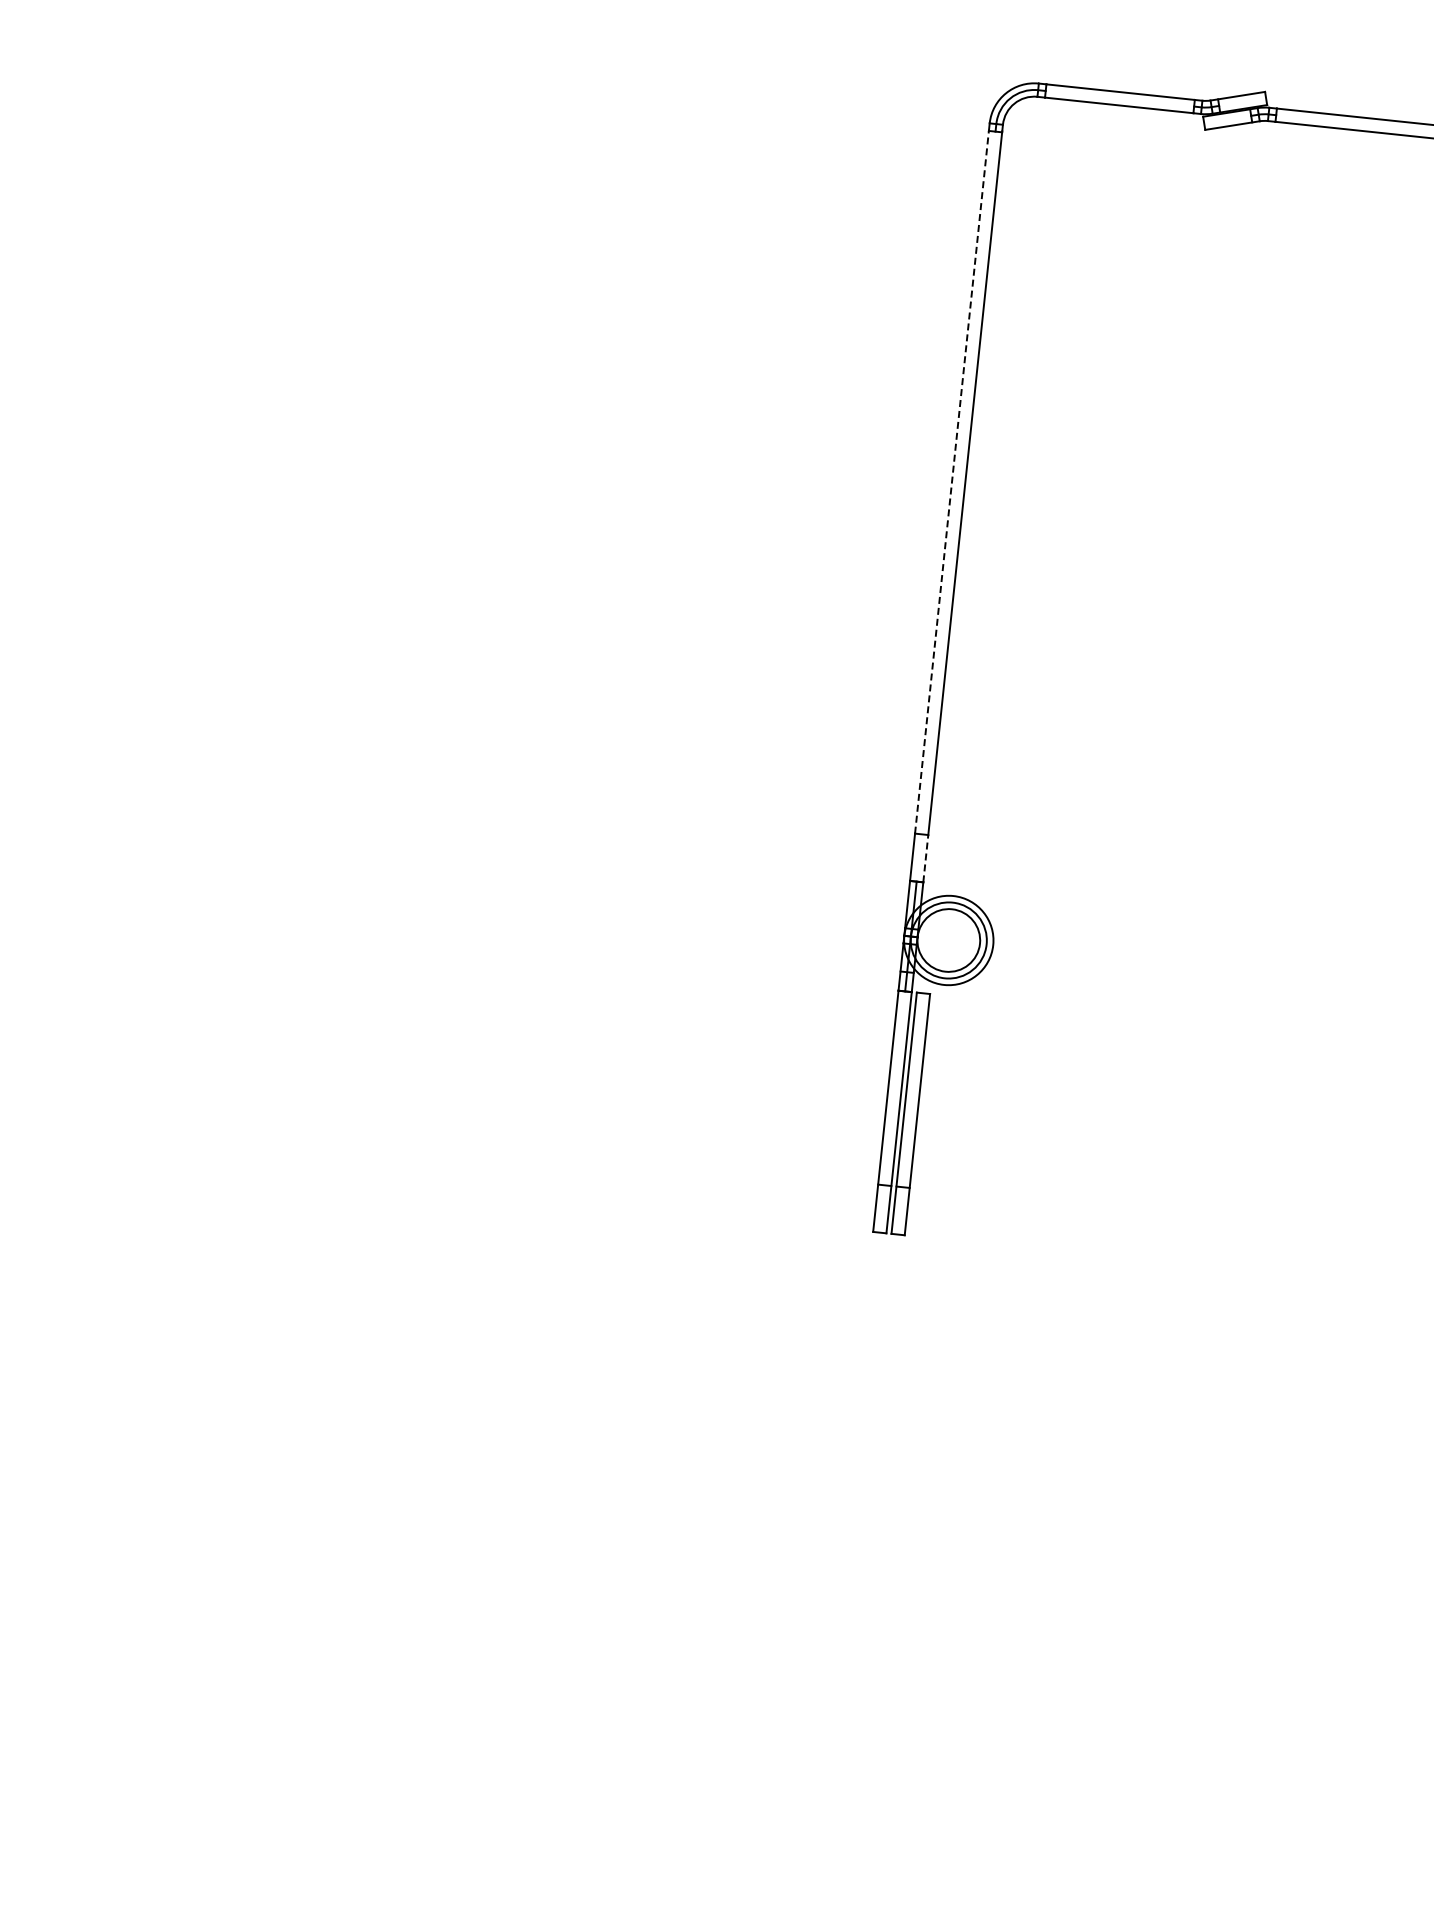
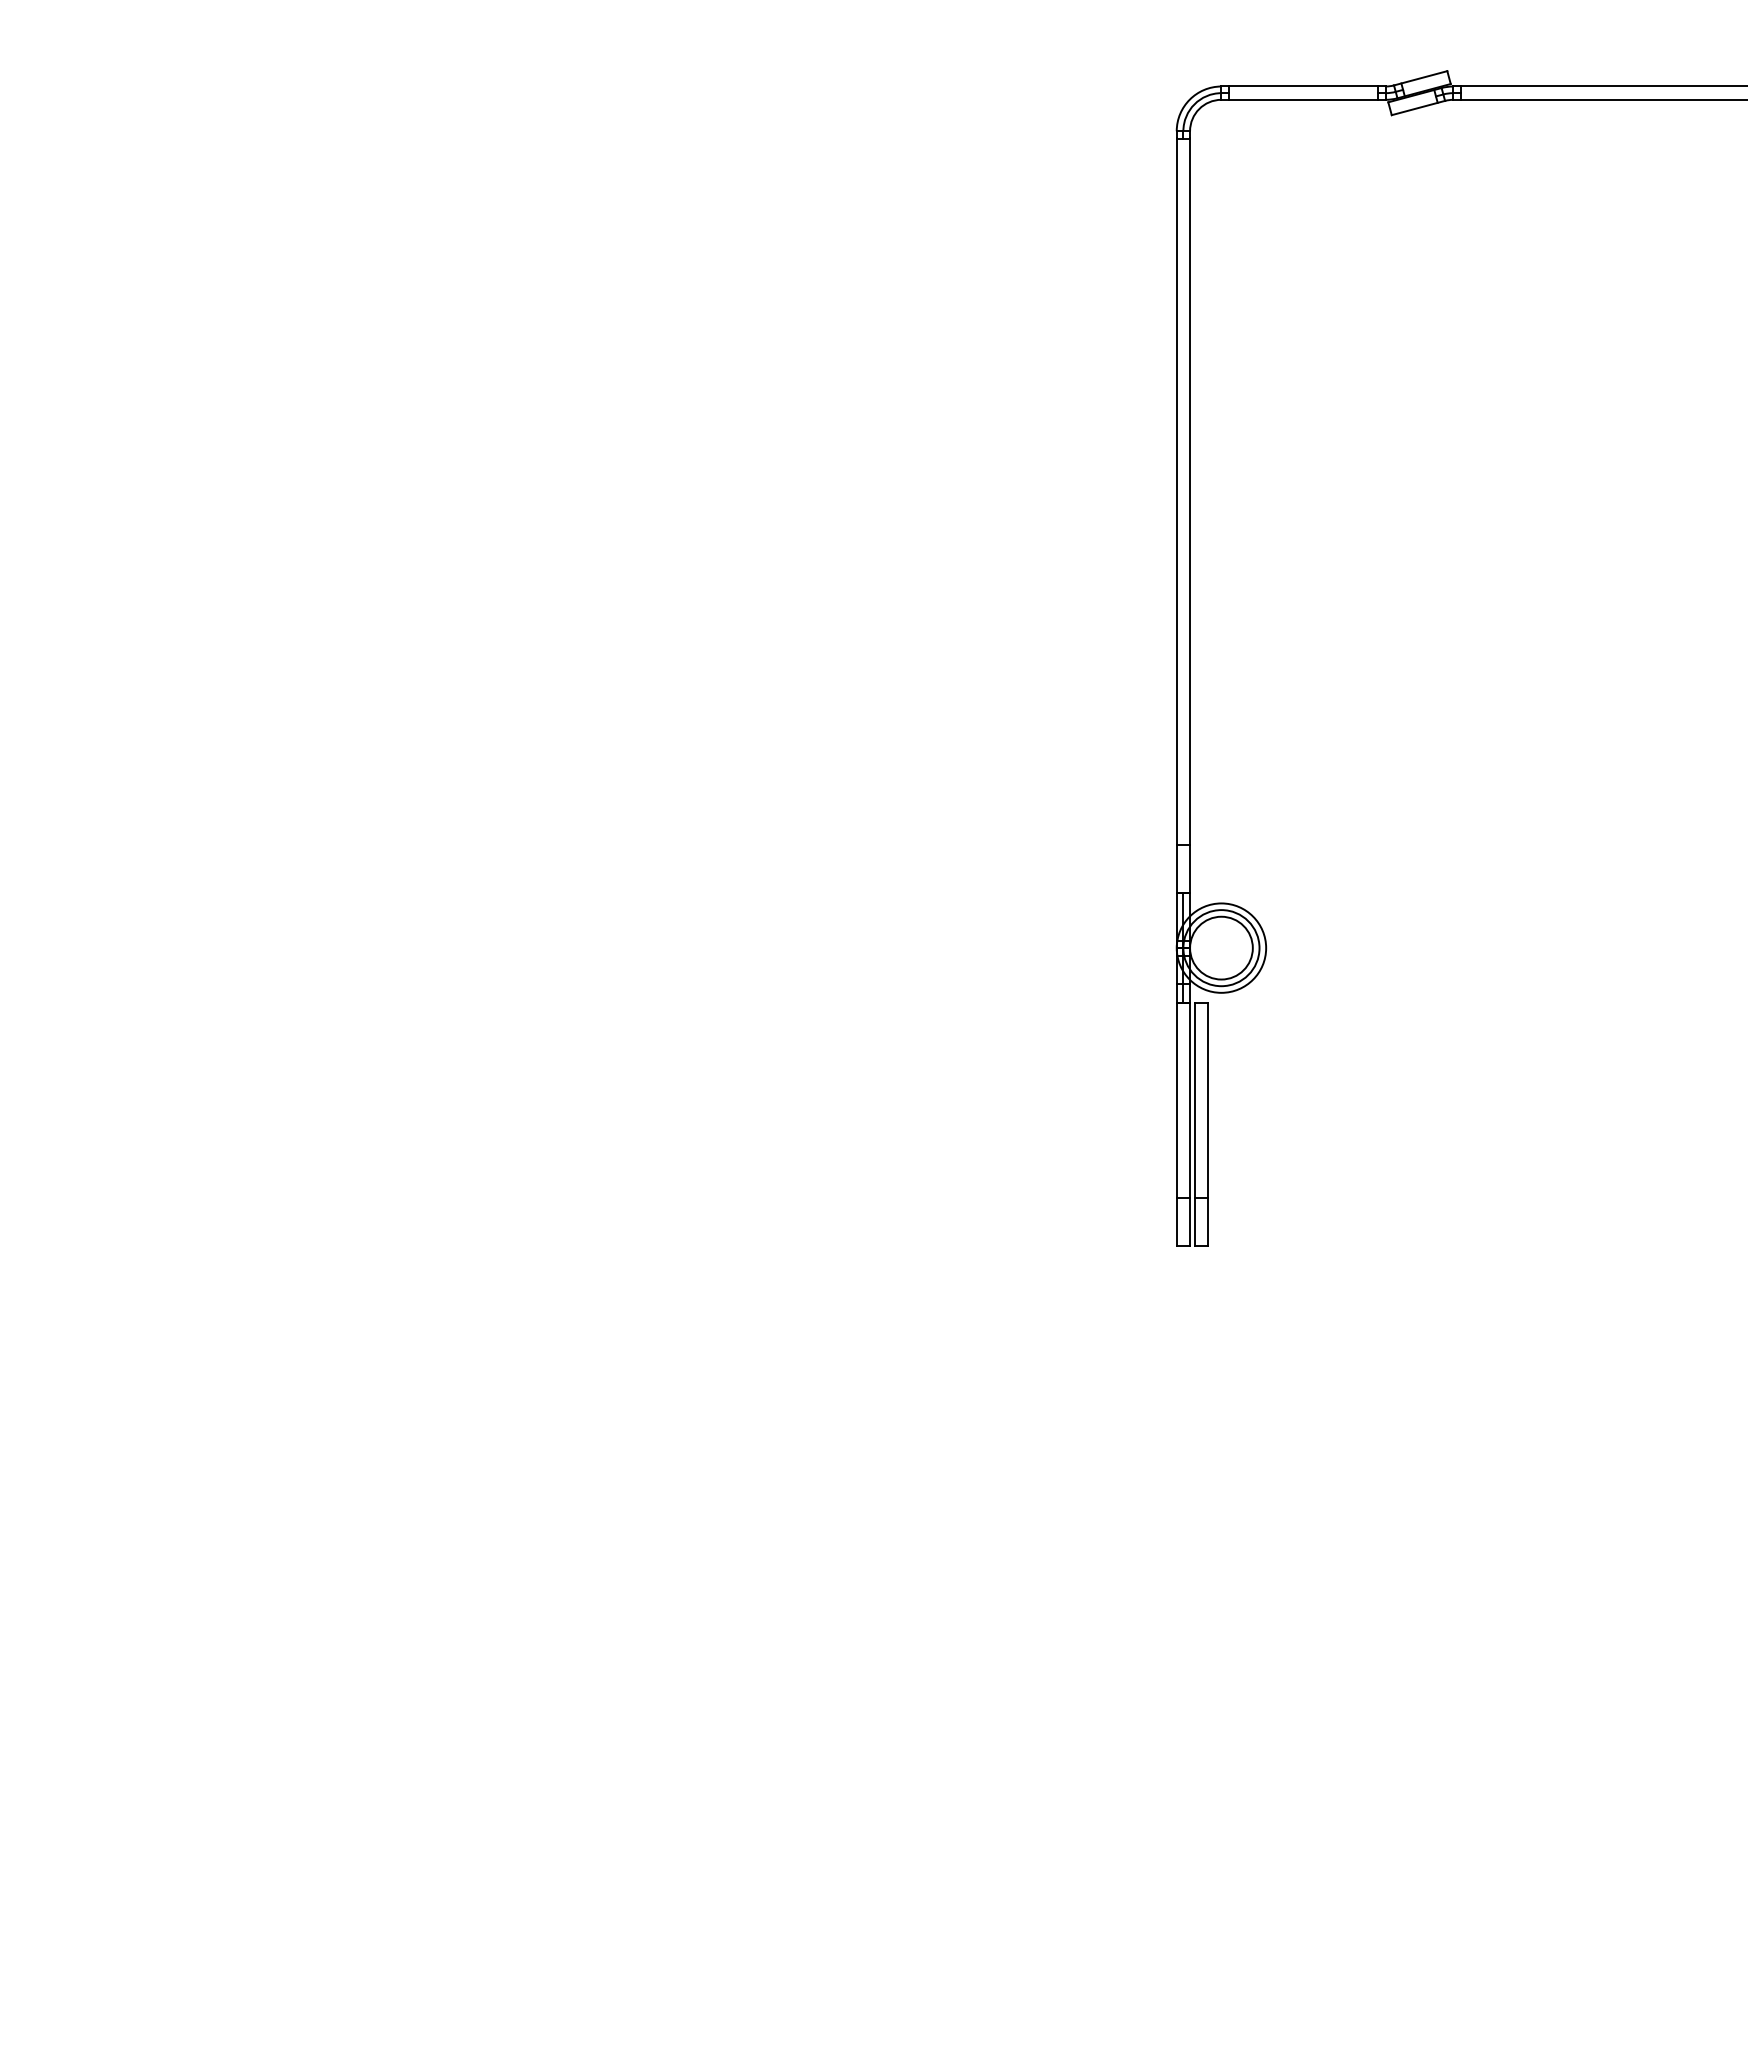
line: (951, 481) -> (1176, 491), dashed -> solid
line: (926, 859) -> (1190, 869), dashed -> solid

